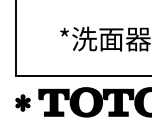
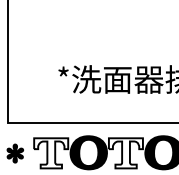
fill: (54, 102) -> (51, 153), removed
fill: (118, 102) -> (125, 153), removed

